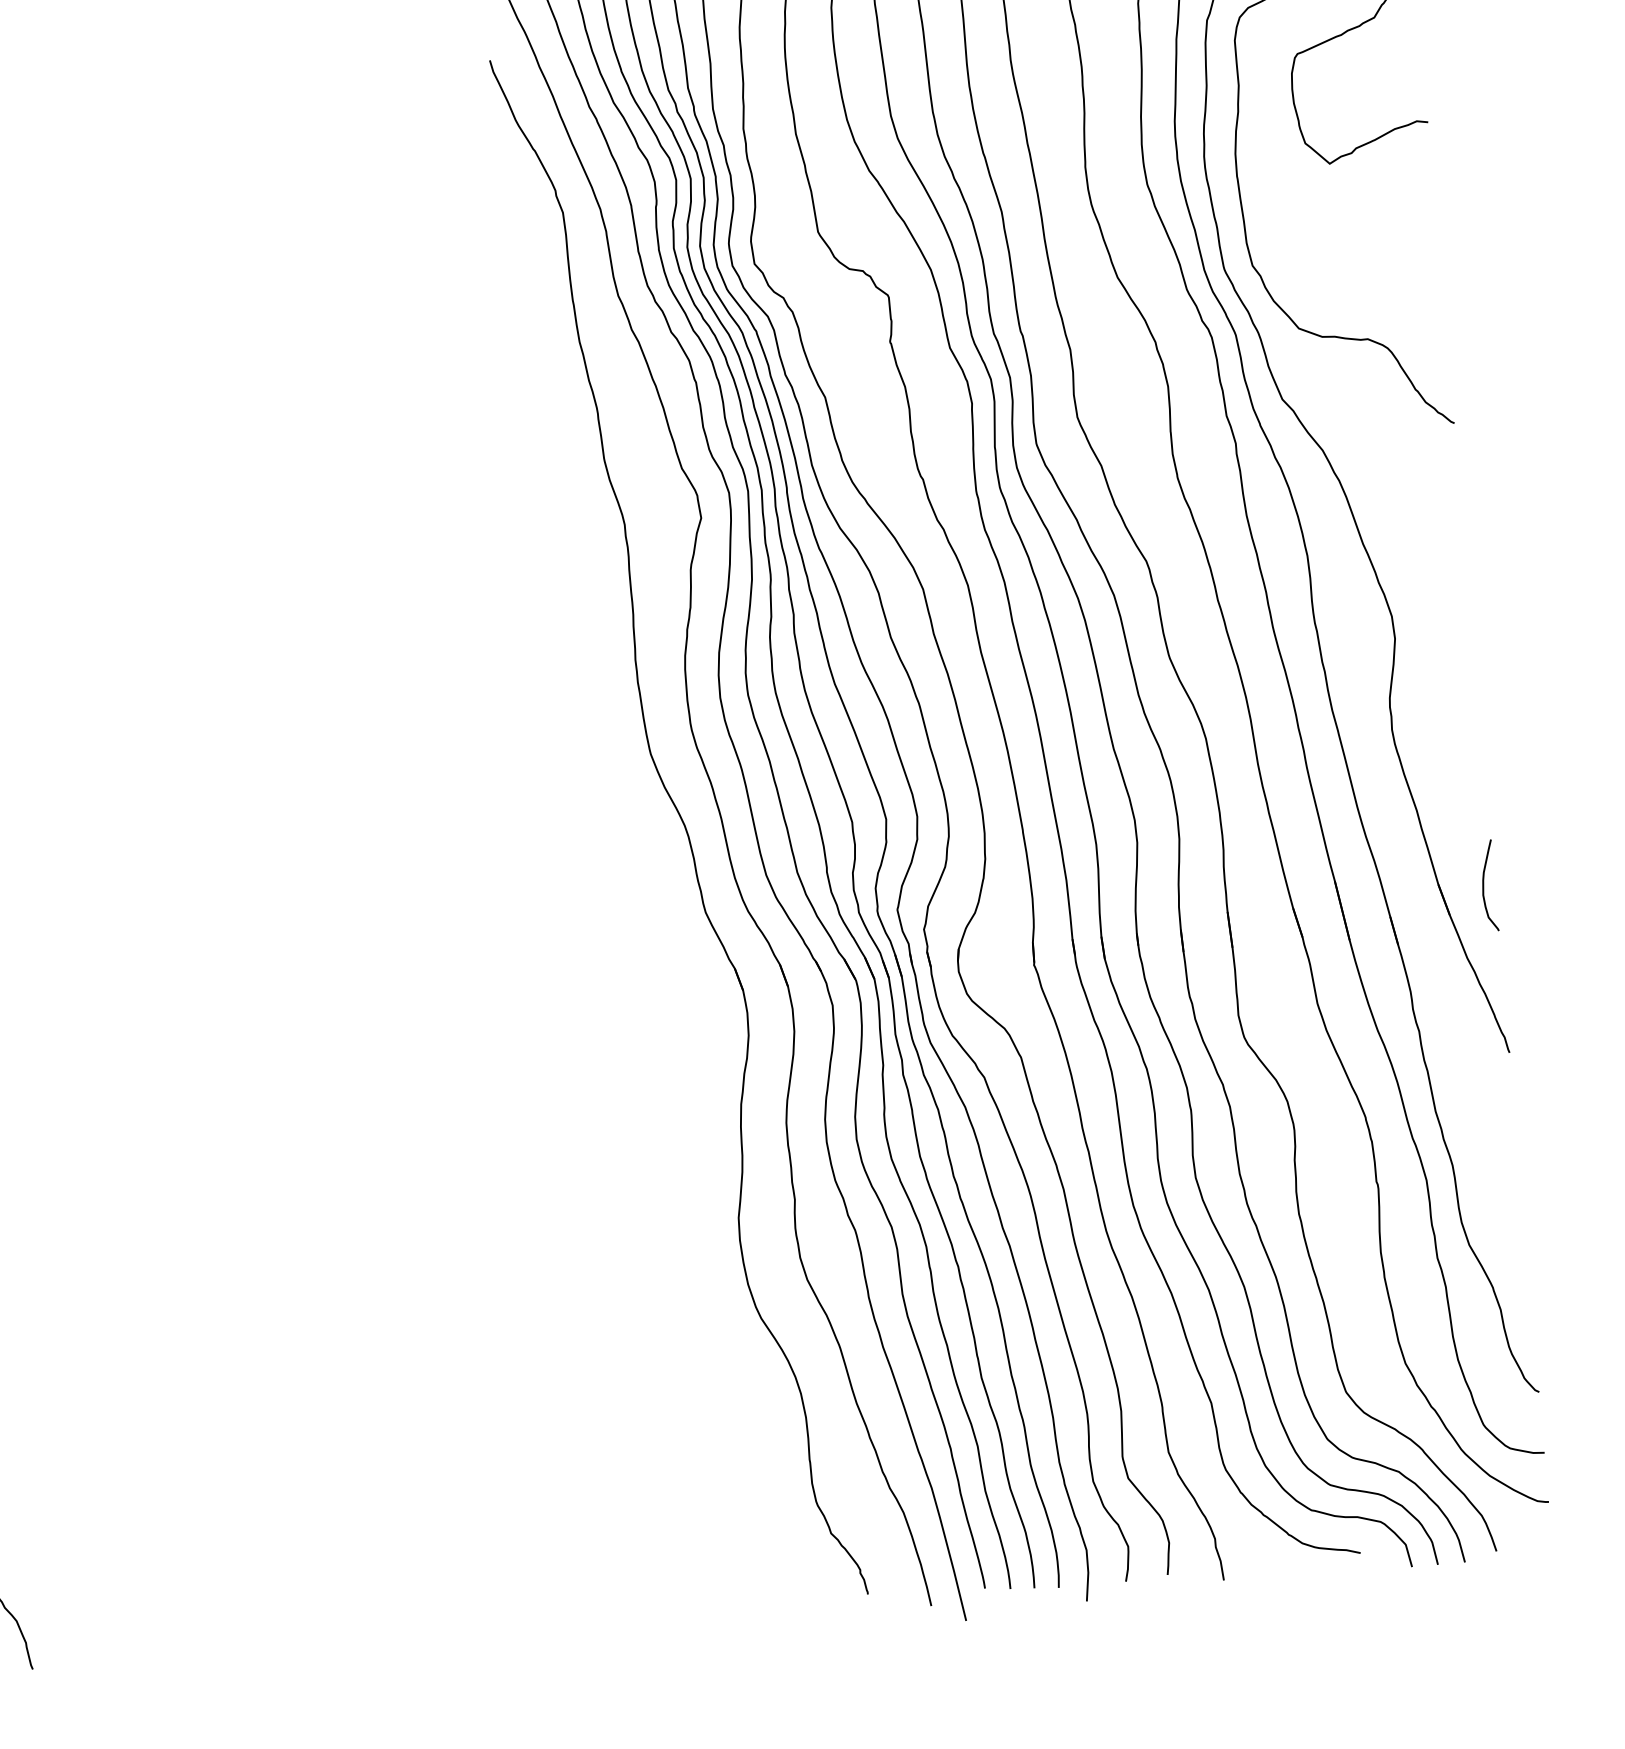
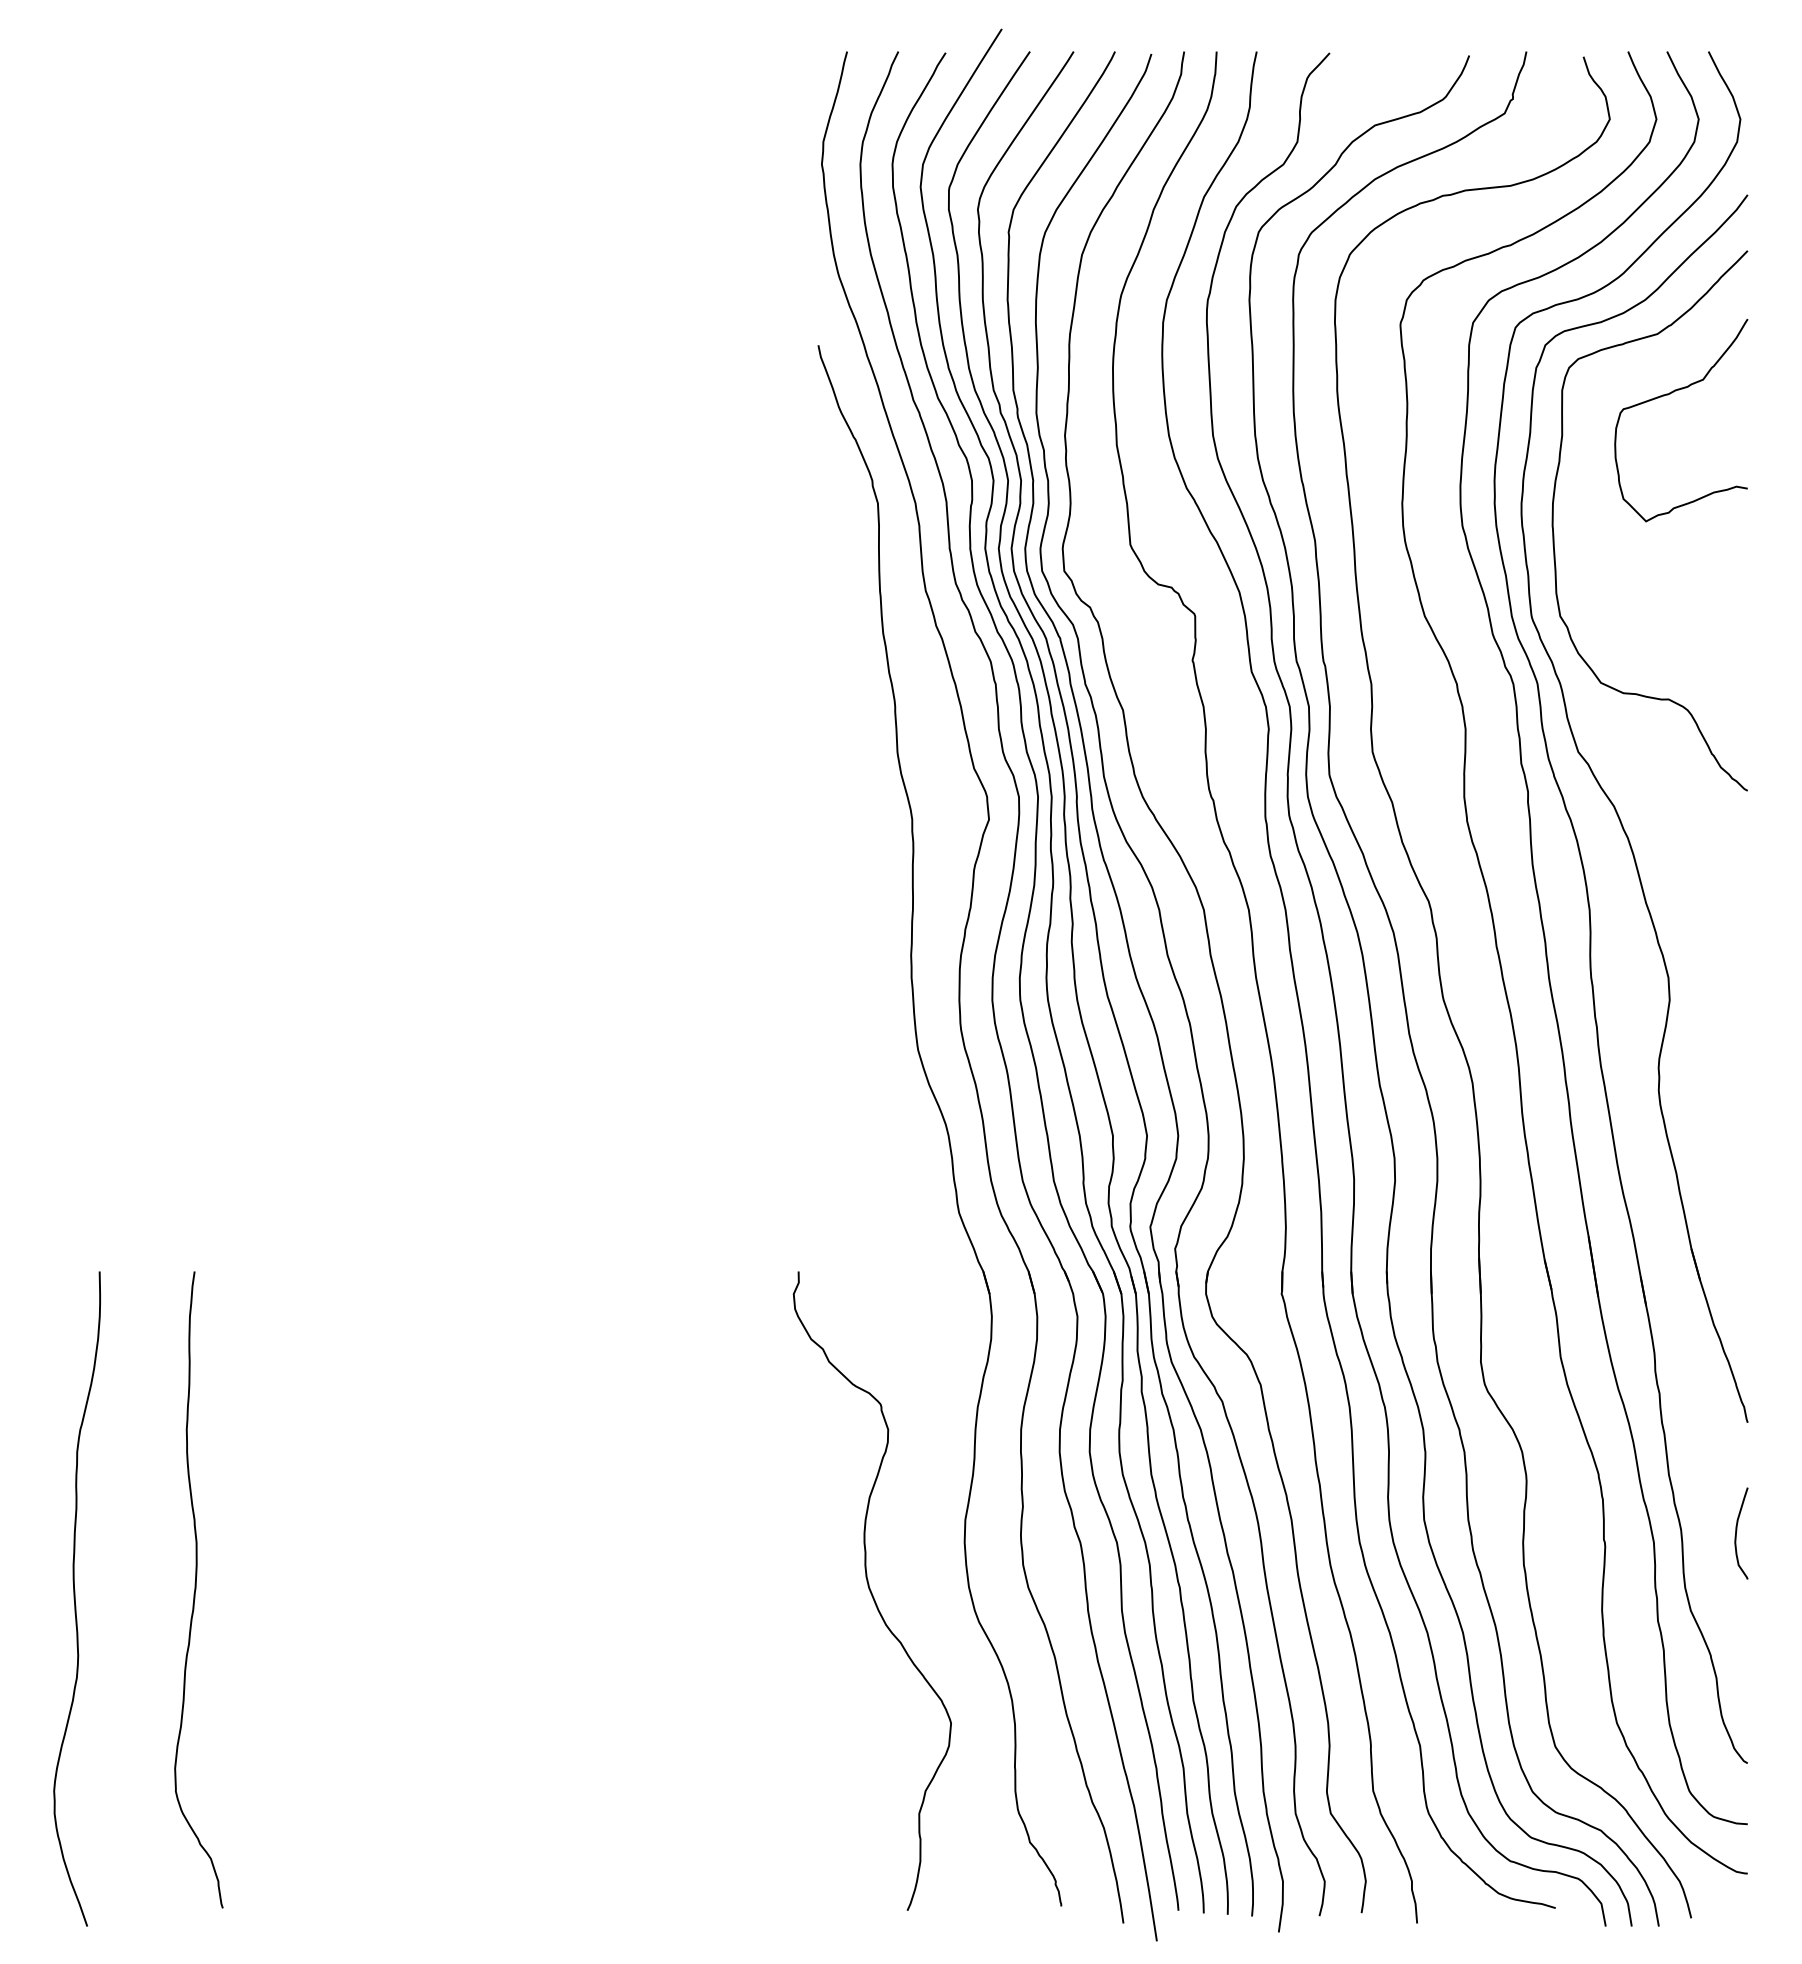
curve: (1484, 884) -> (1737, 1531), moved
curve: (651, 1296) -> (871, 1590), added

